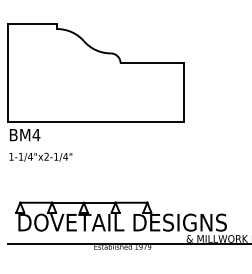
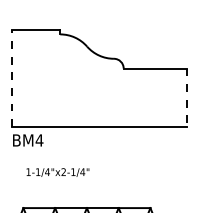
line: (8, 72) -> (11, 77), solid -> dashed
line: (184, 92) -> (187, 97), solid -> dashed
text: (40, 156) -> (57, 171), moved

